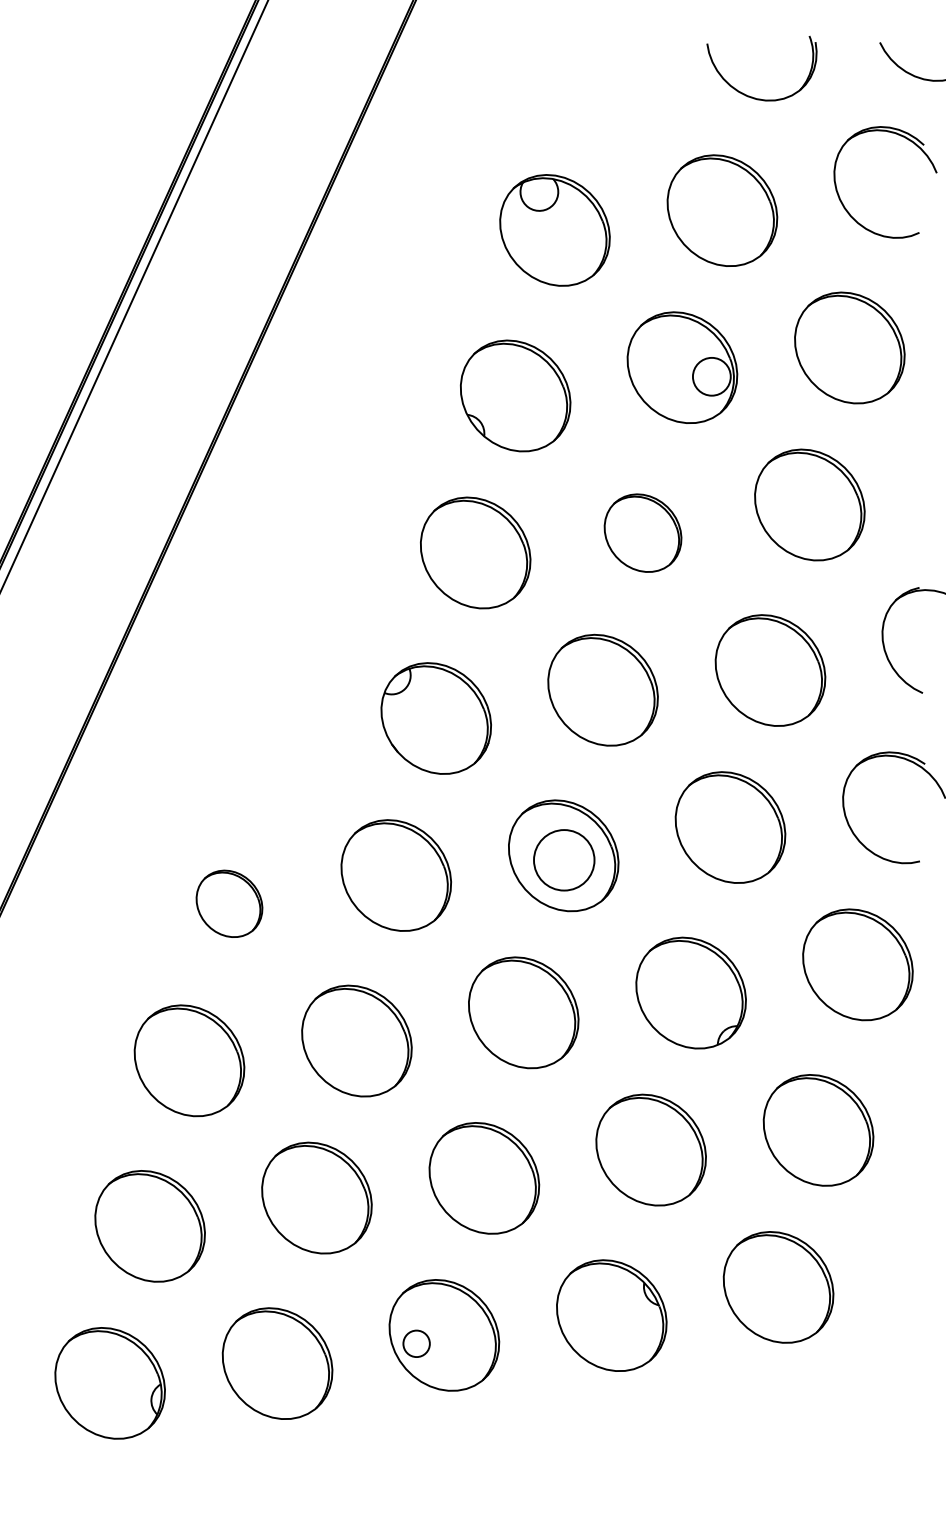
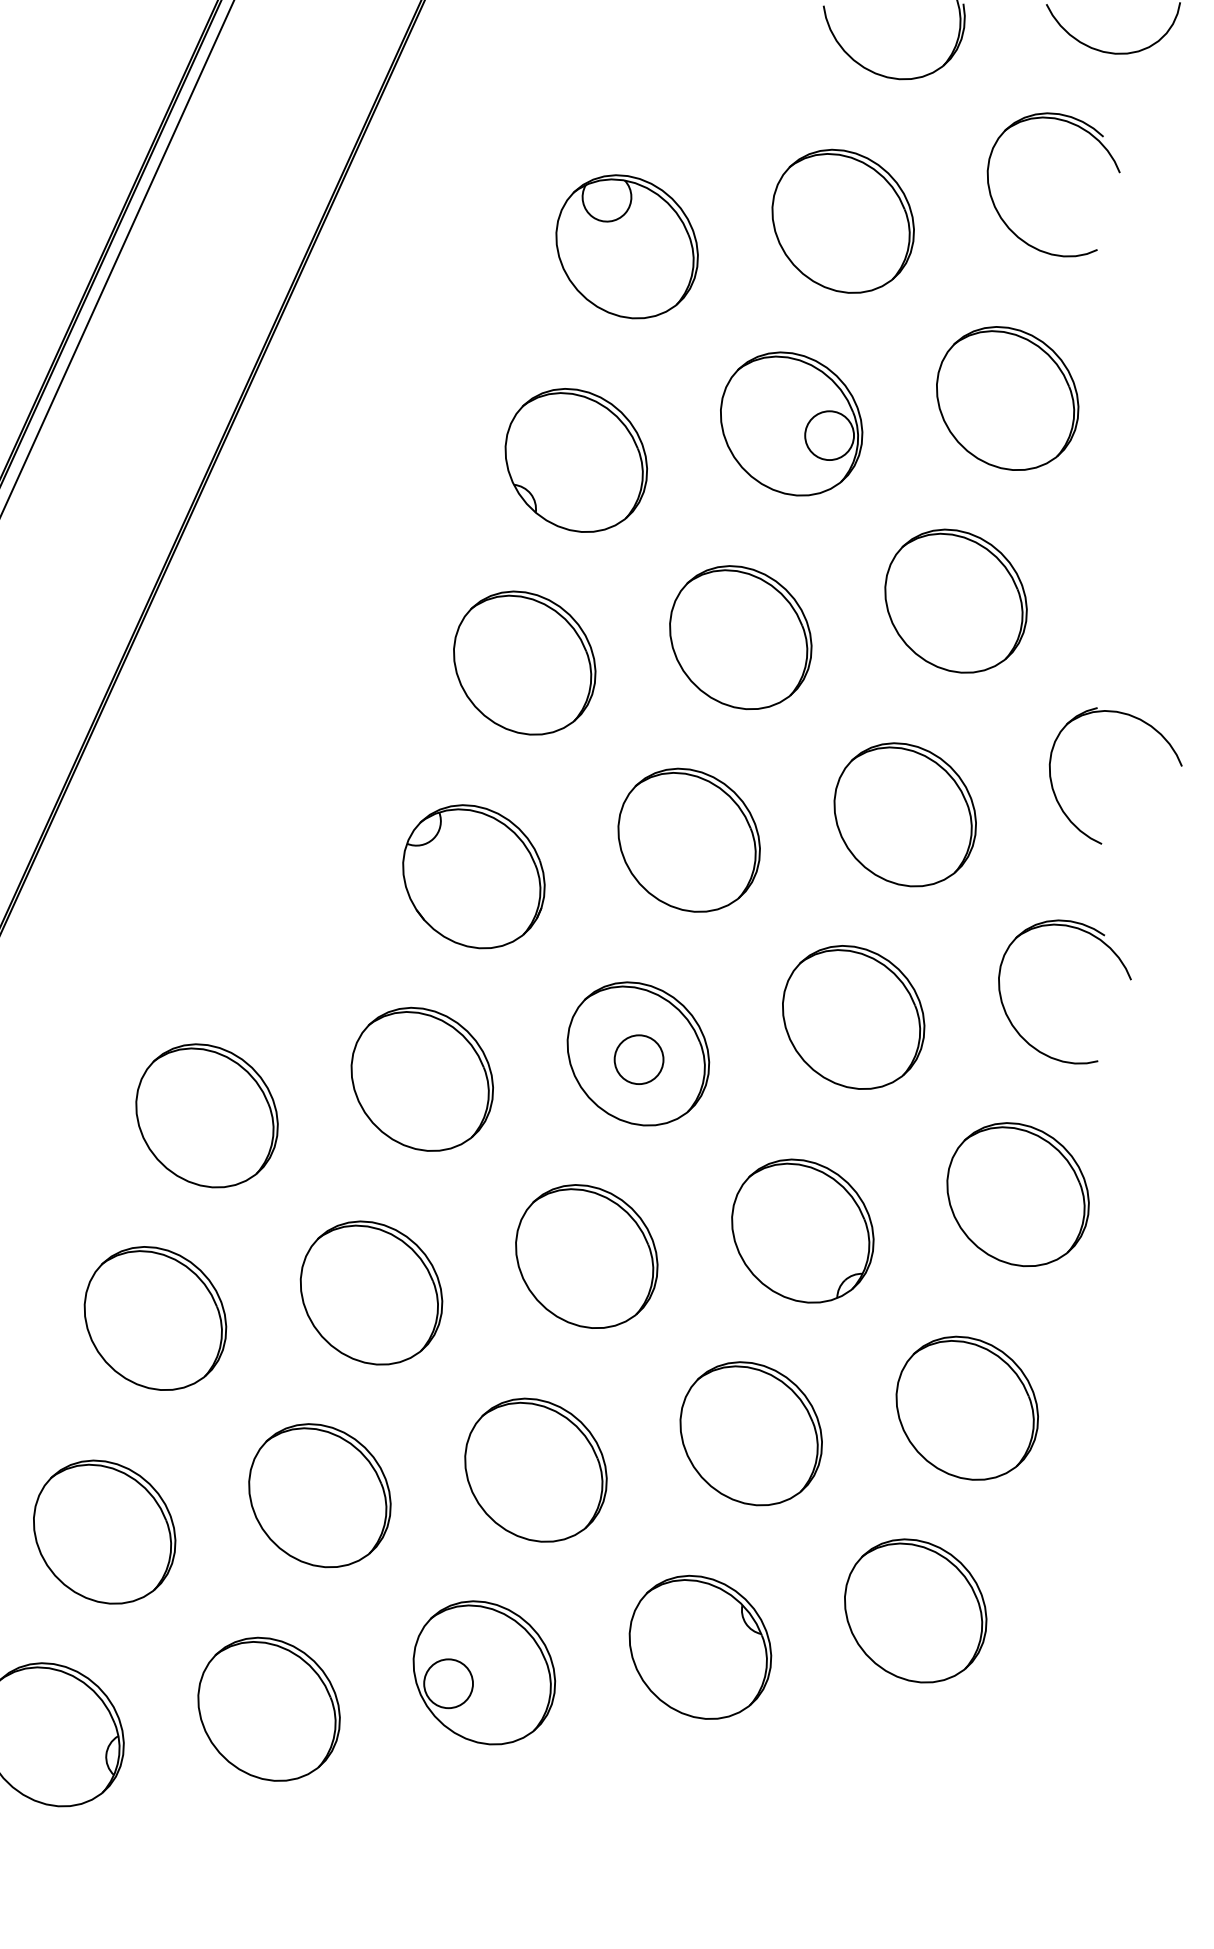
part: (642, 532) -> (740, 636), size x1.43
circle: (564, 860) -> (639, 1059), size x0.62
part: (229, 903) -> (207, 1115), size x1.67
circle: (416, 1343) -> (448, 1683), size x1.43

